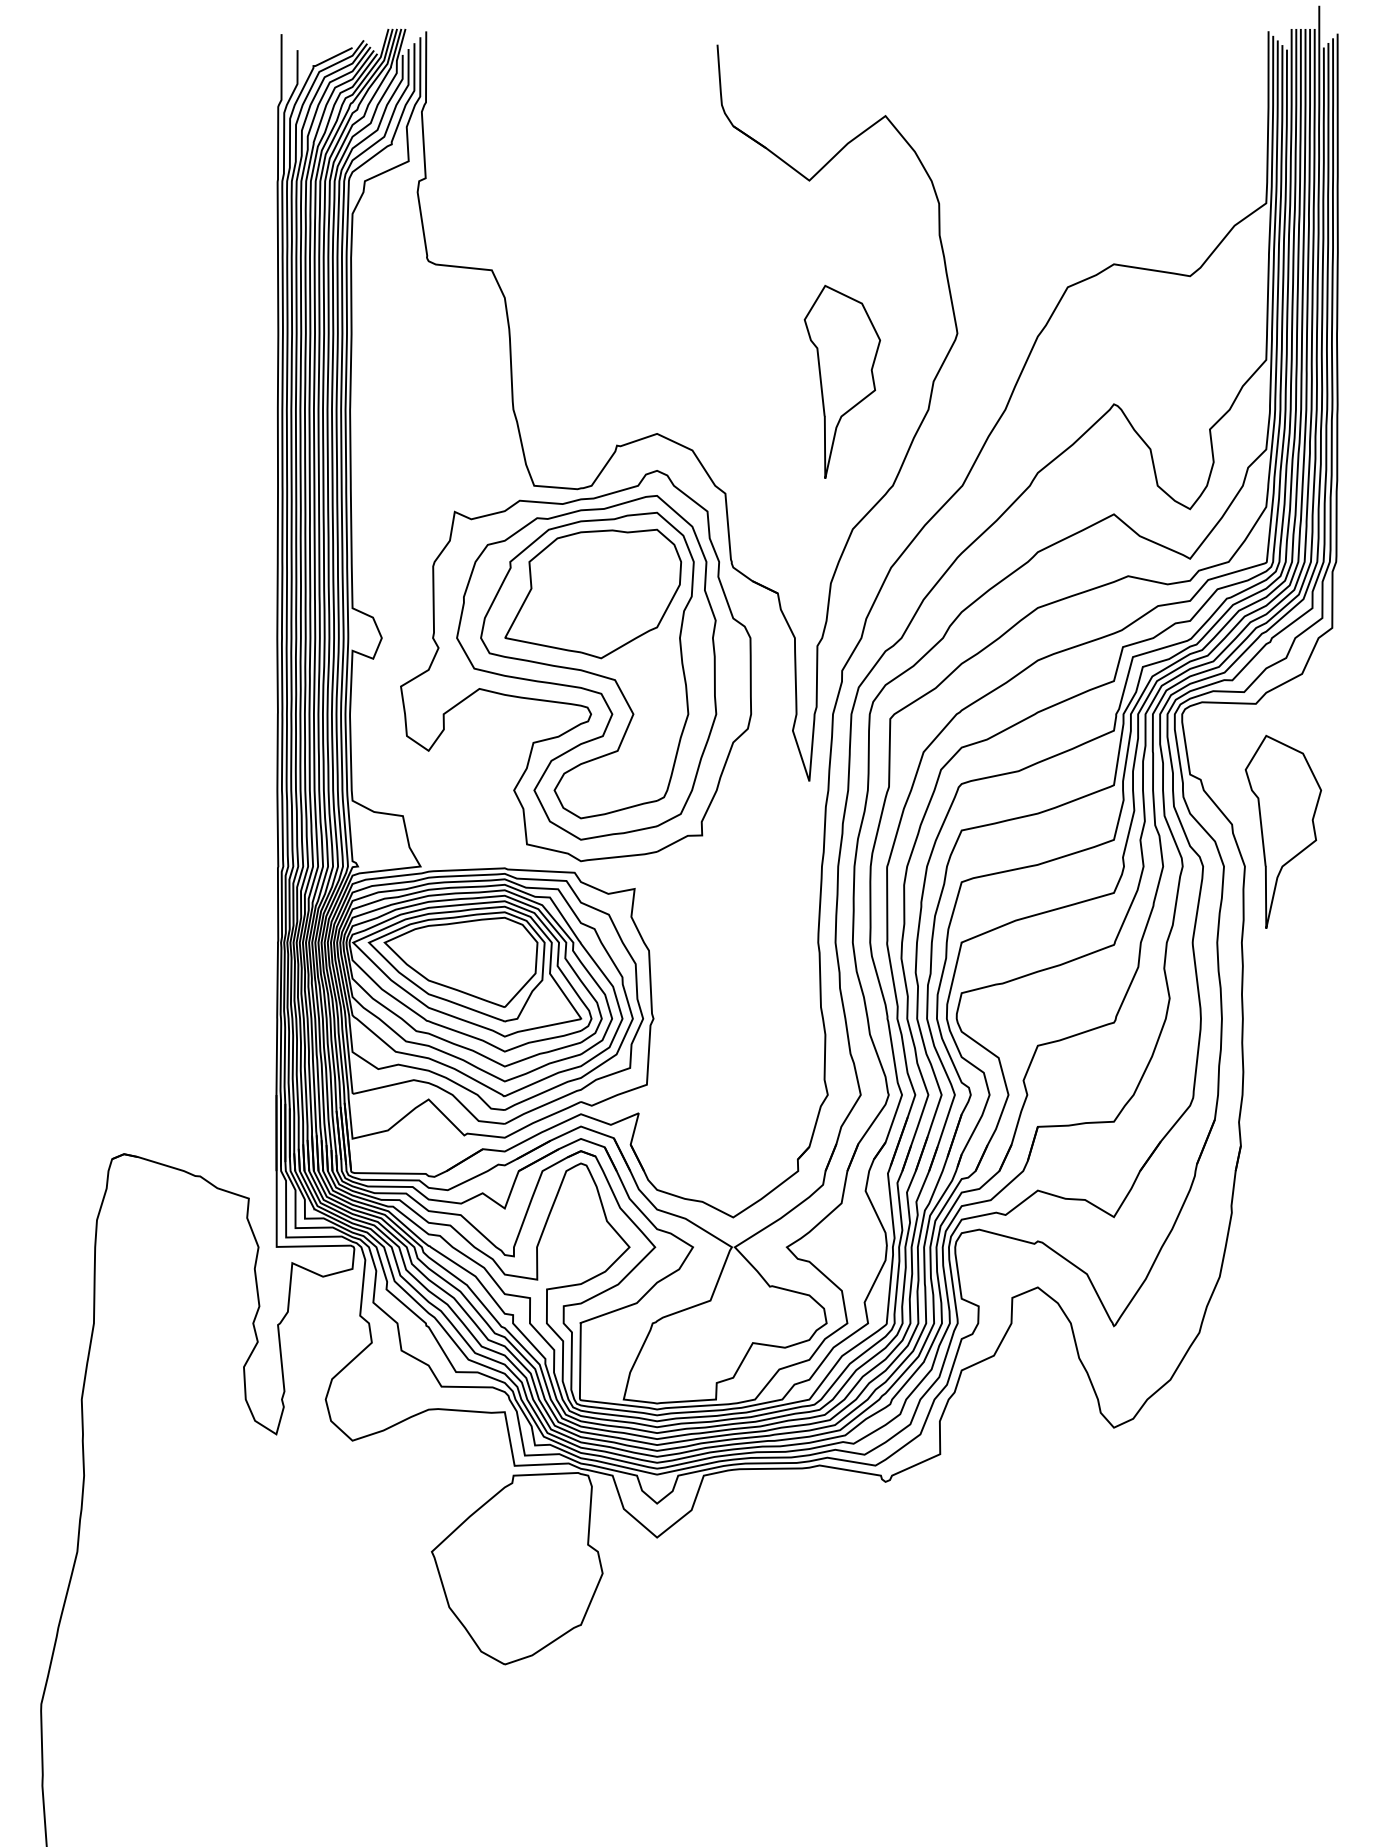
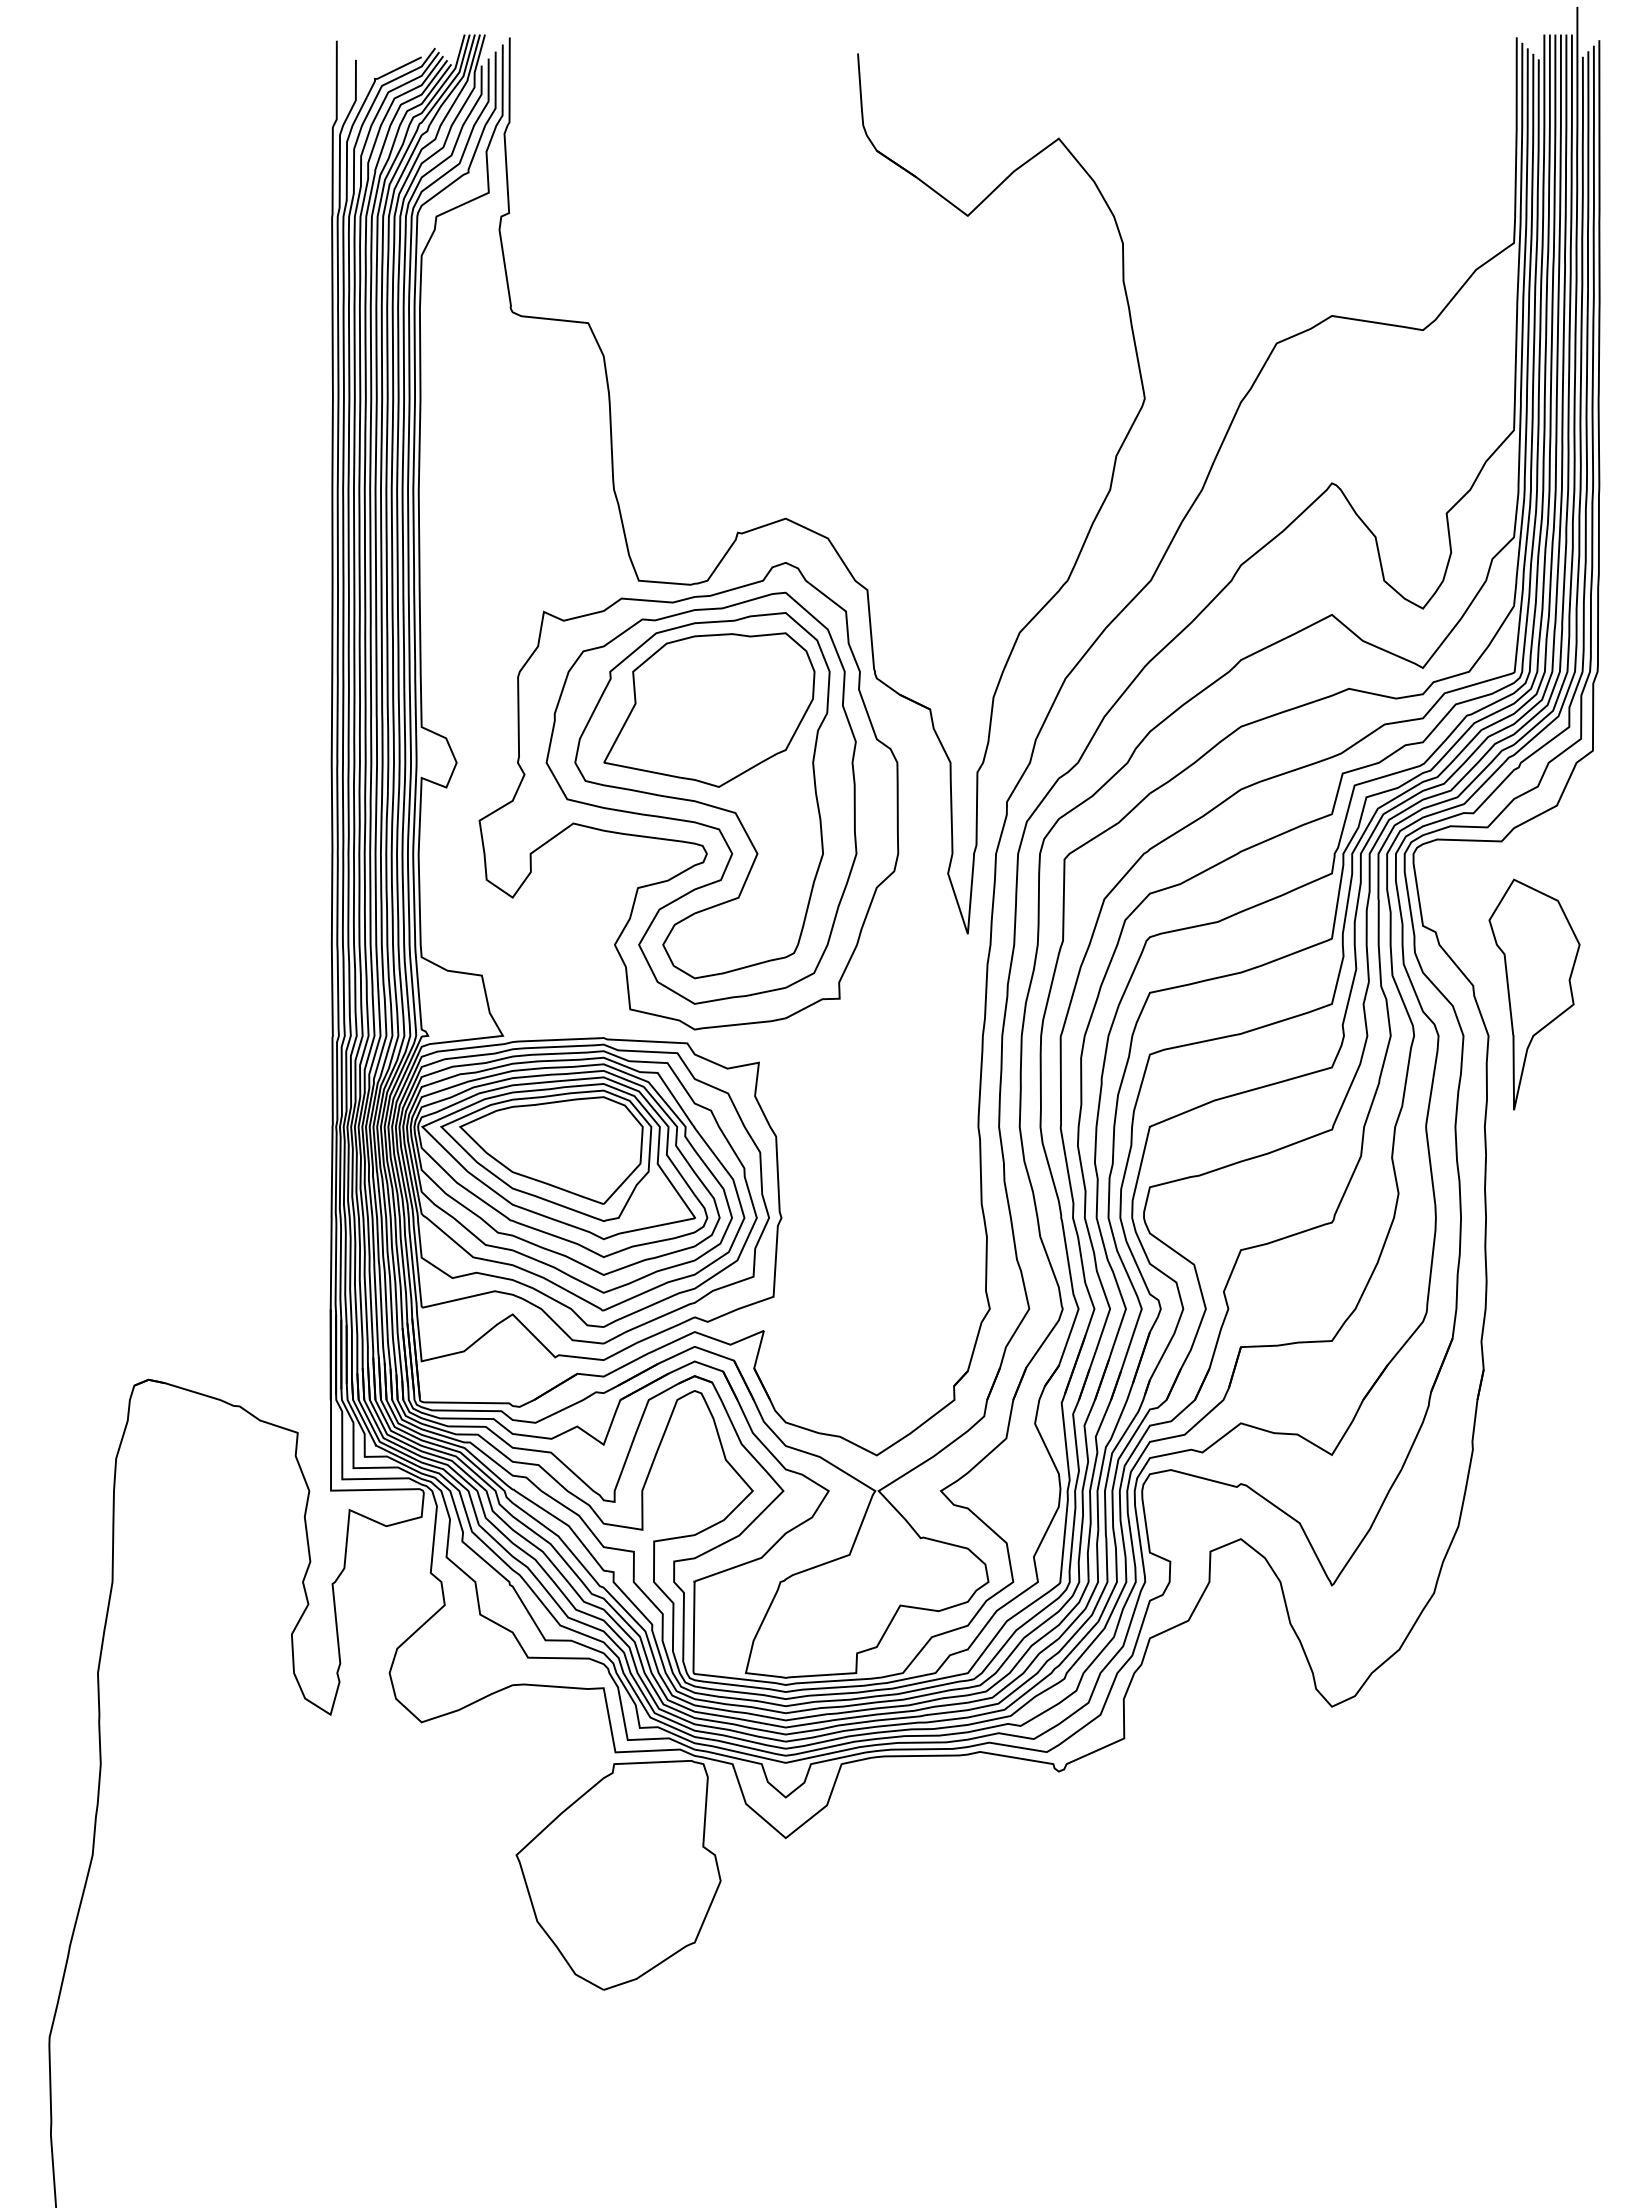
part: (842, 381) -> (1007, 456), removed

